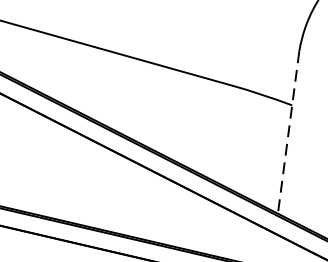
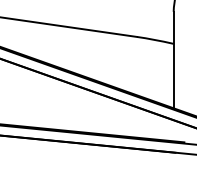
line: (288, 133) -> (173, 60), dashed -> solid

